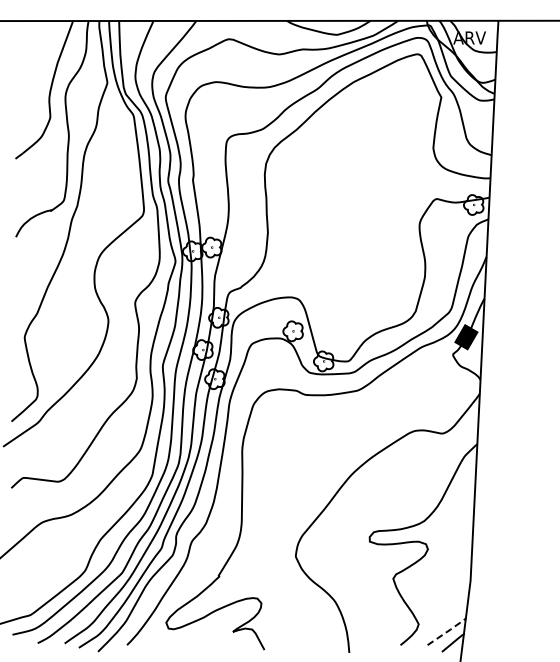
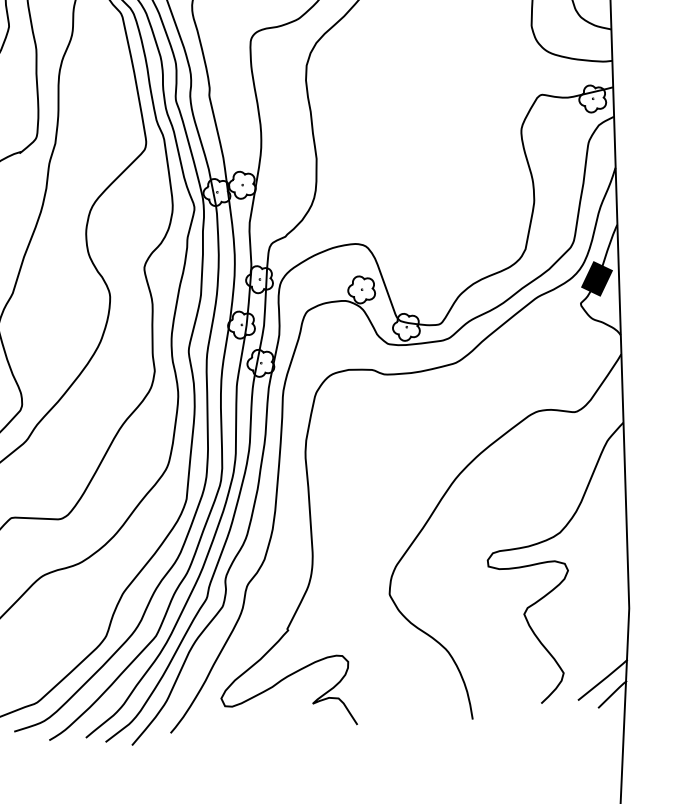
line: (448, 631) -> (604, 679), dashed -> solid

